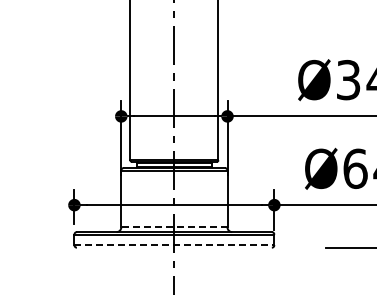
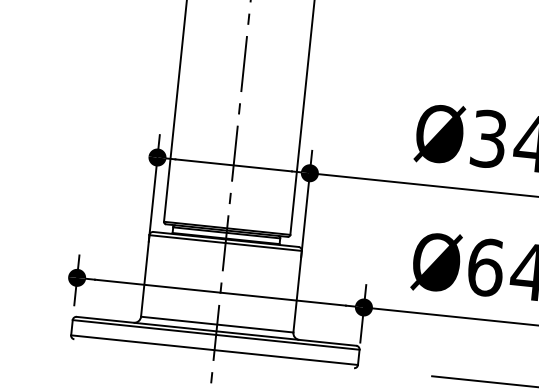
line: (173, 227) -> (215, 324), dashed -> solid
line: (174, 245) -> (214, 350), dashed -> solid

